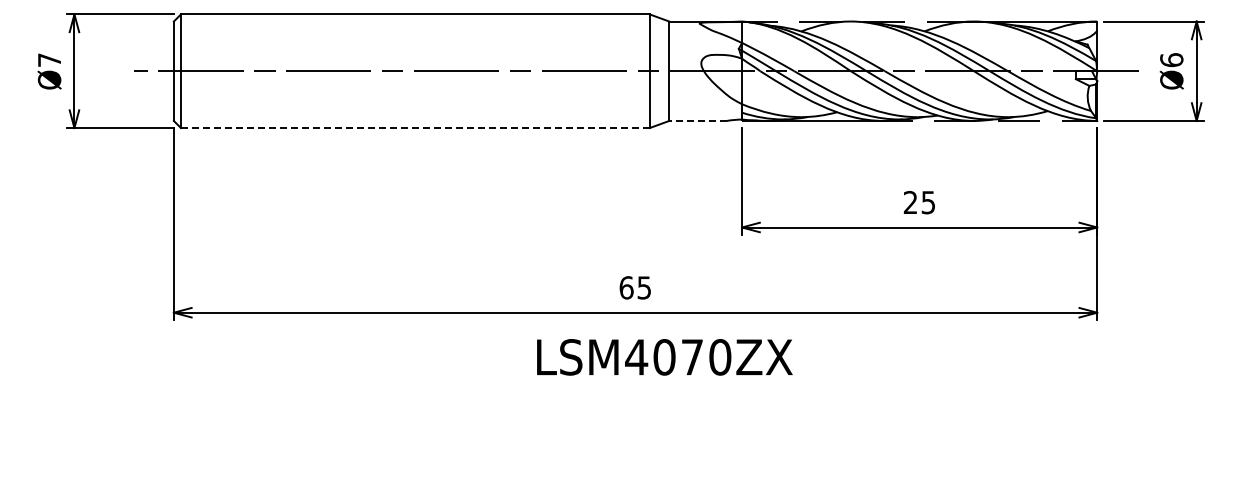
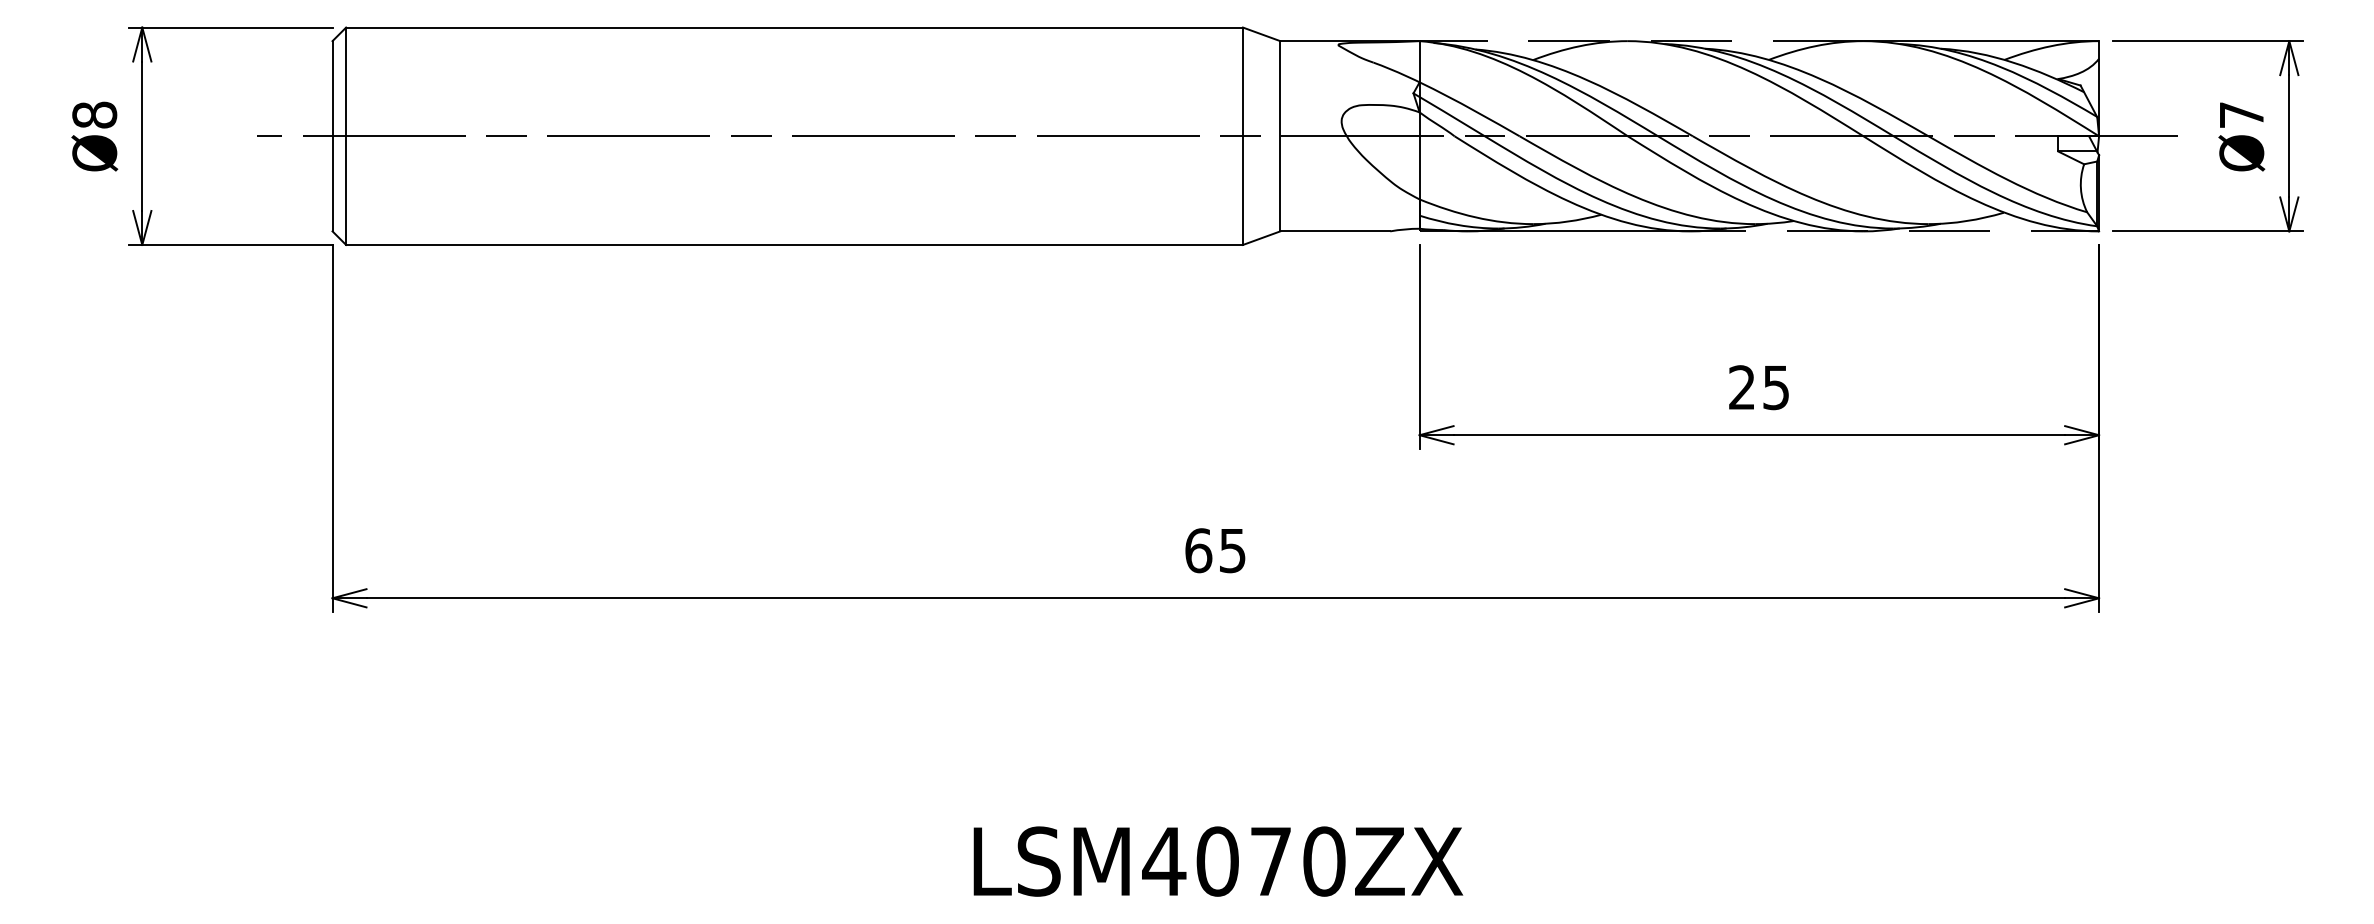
text: (49, 60) -> (94, 115), Ø7 -> Ø8
text: (1171, 60) -> (2241, 115), Ø6 -> Ø7
line: (698, 120) -> (1336, 230), dashed -> solid
line: (414, 128) -> (792, 245), dashed -> solid
text: (664, 357) -> (1217, 861), moved

